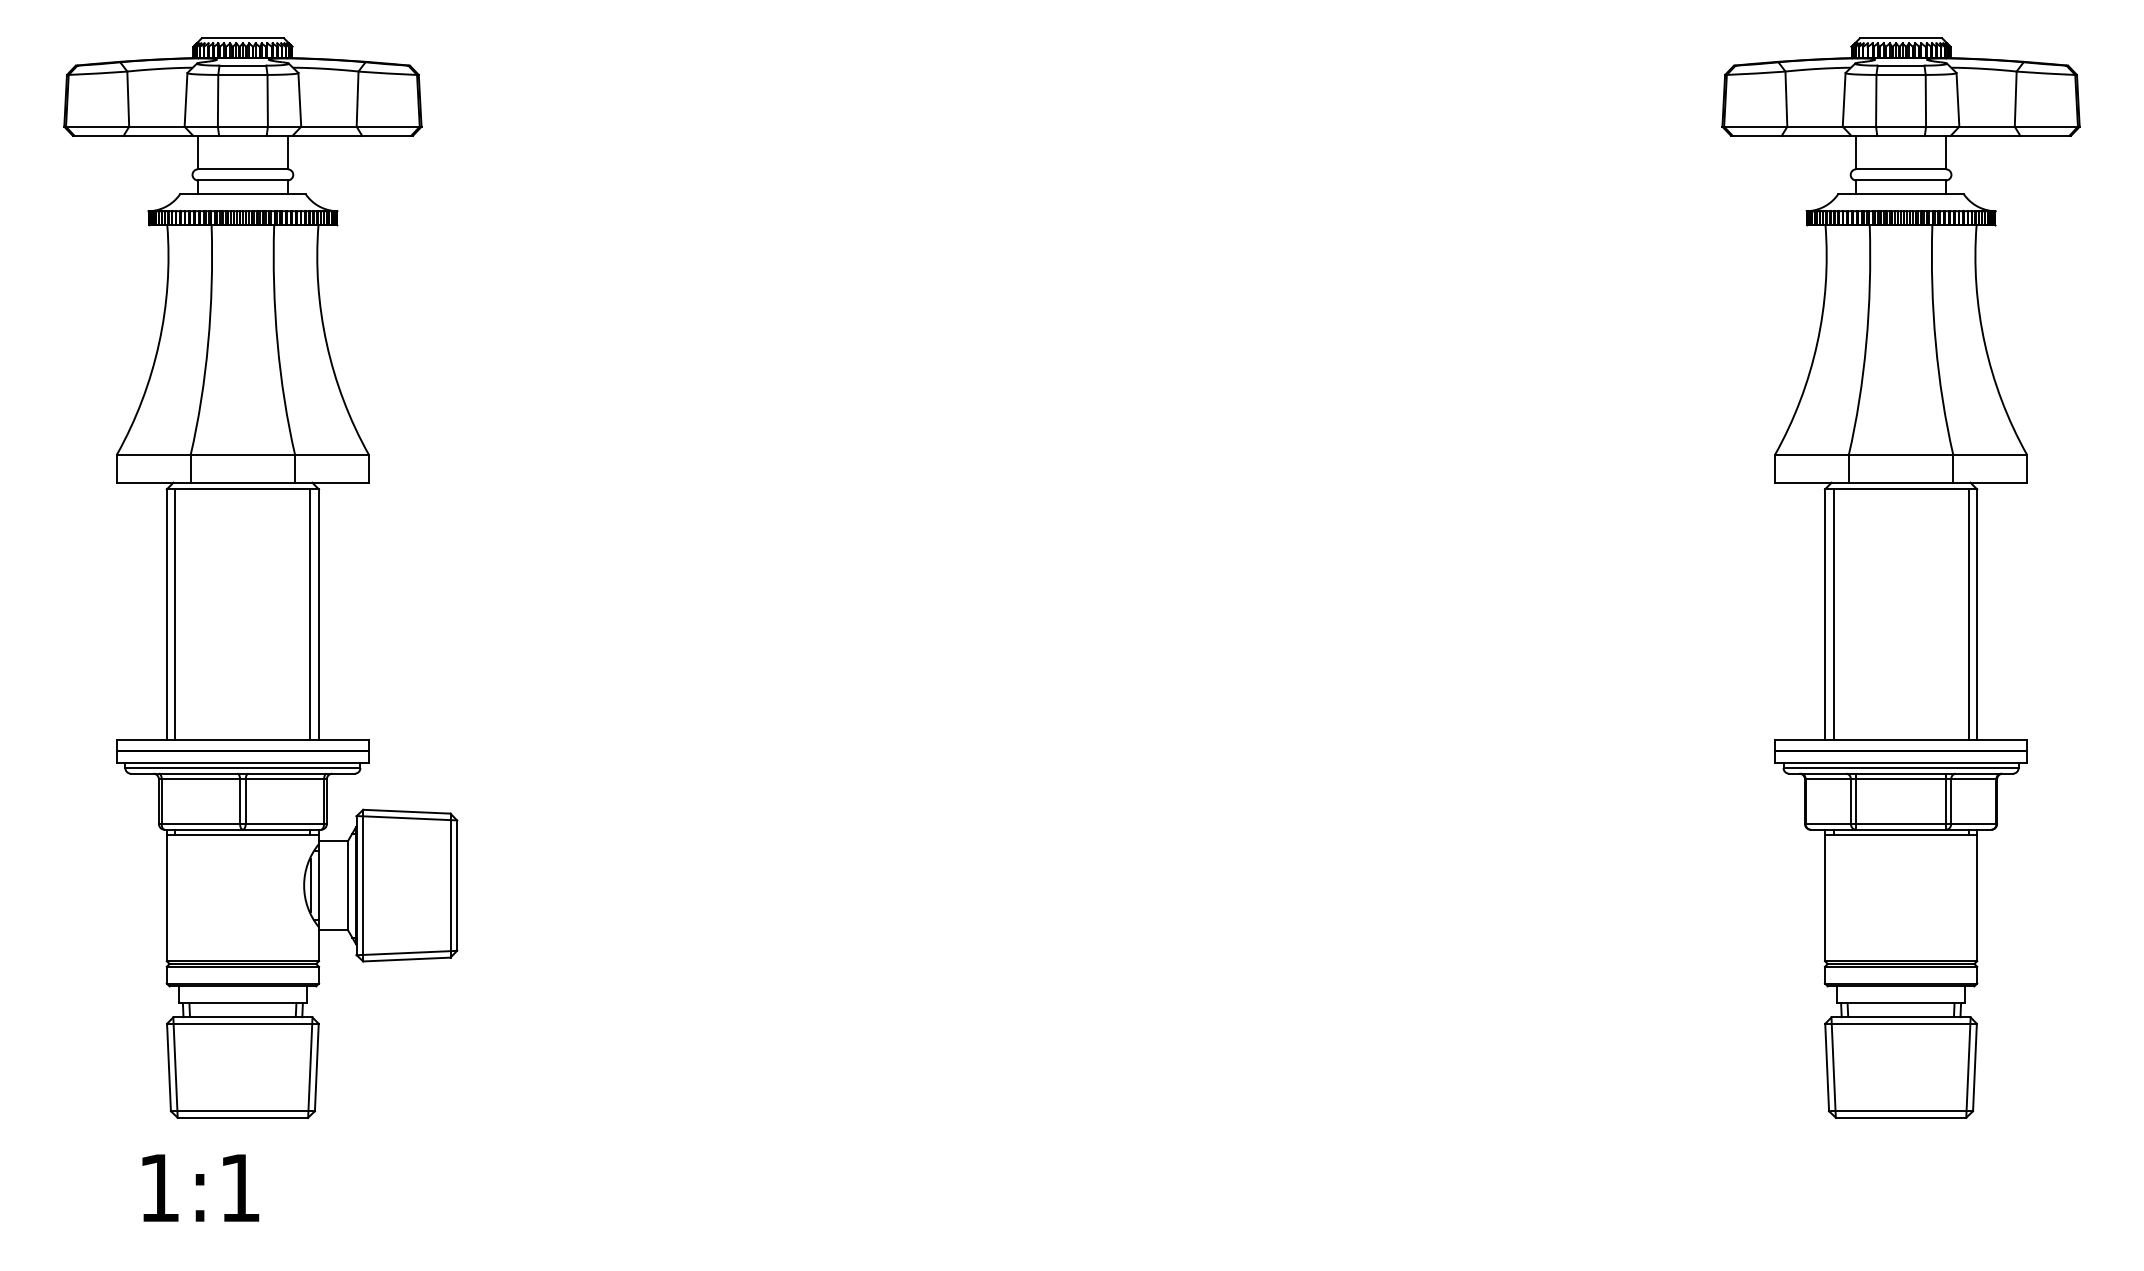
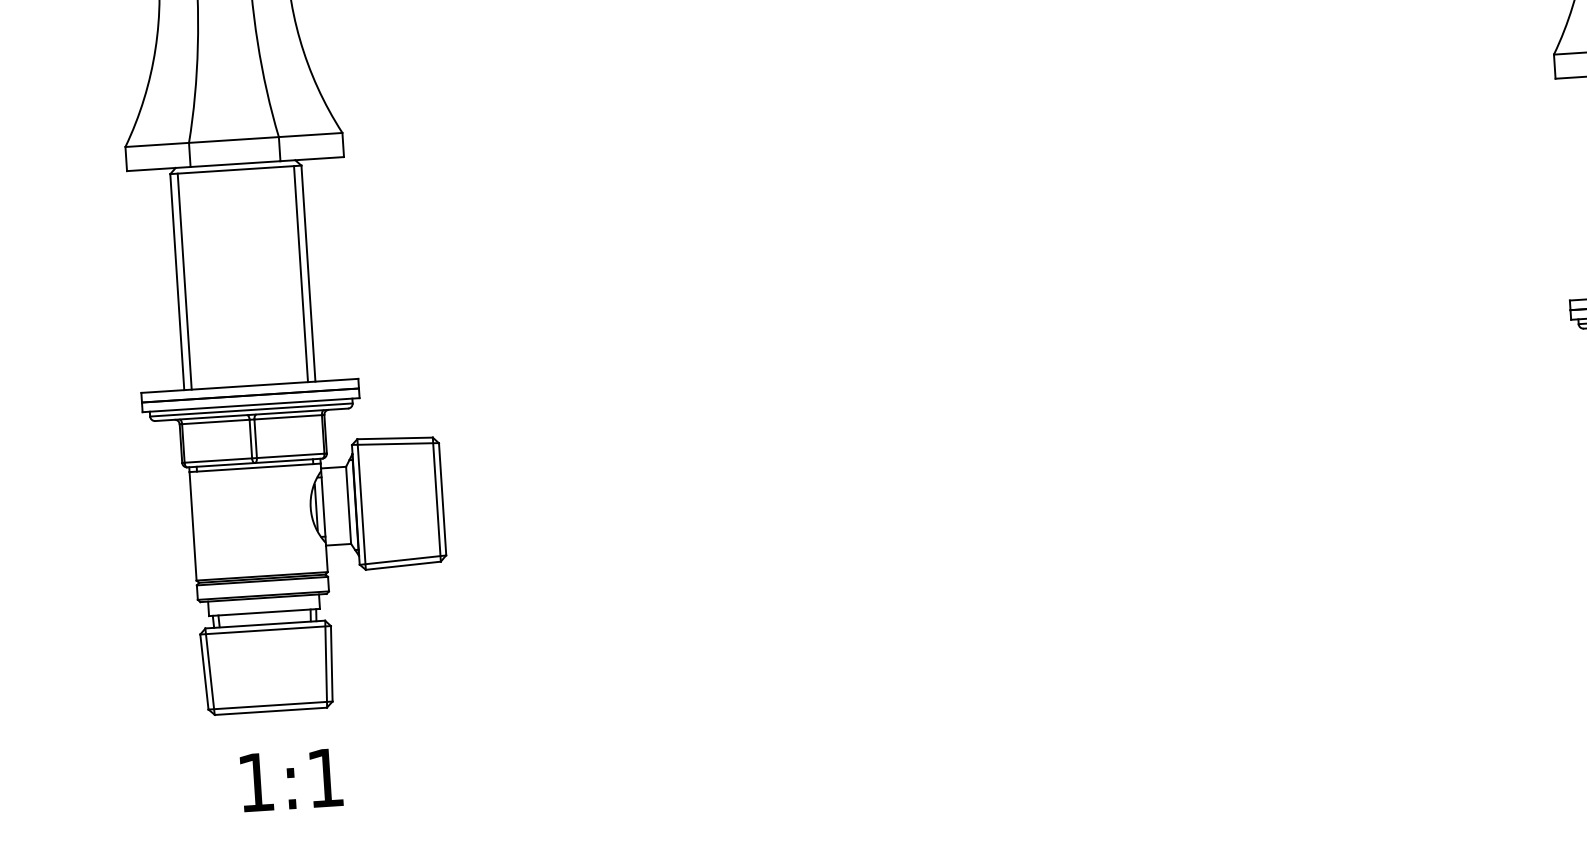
text: (200, 1187) -> (291, 779), moved

